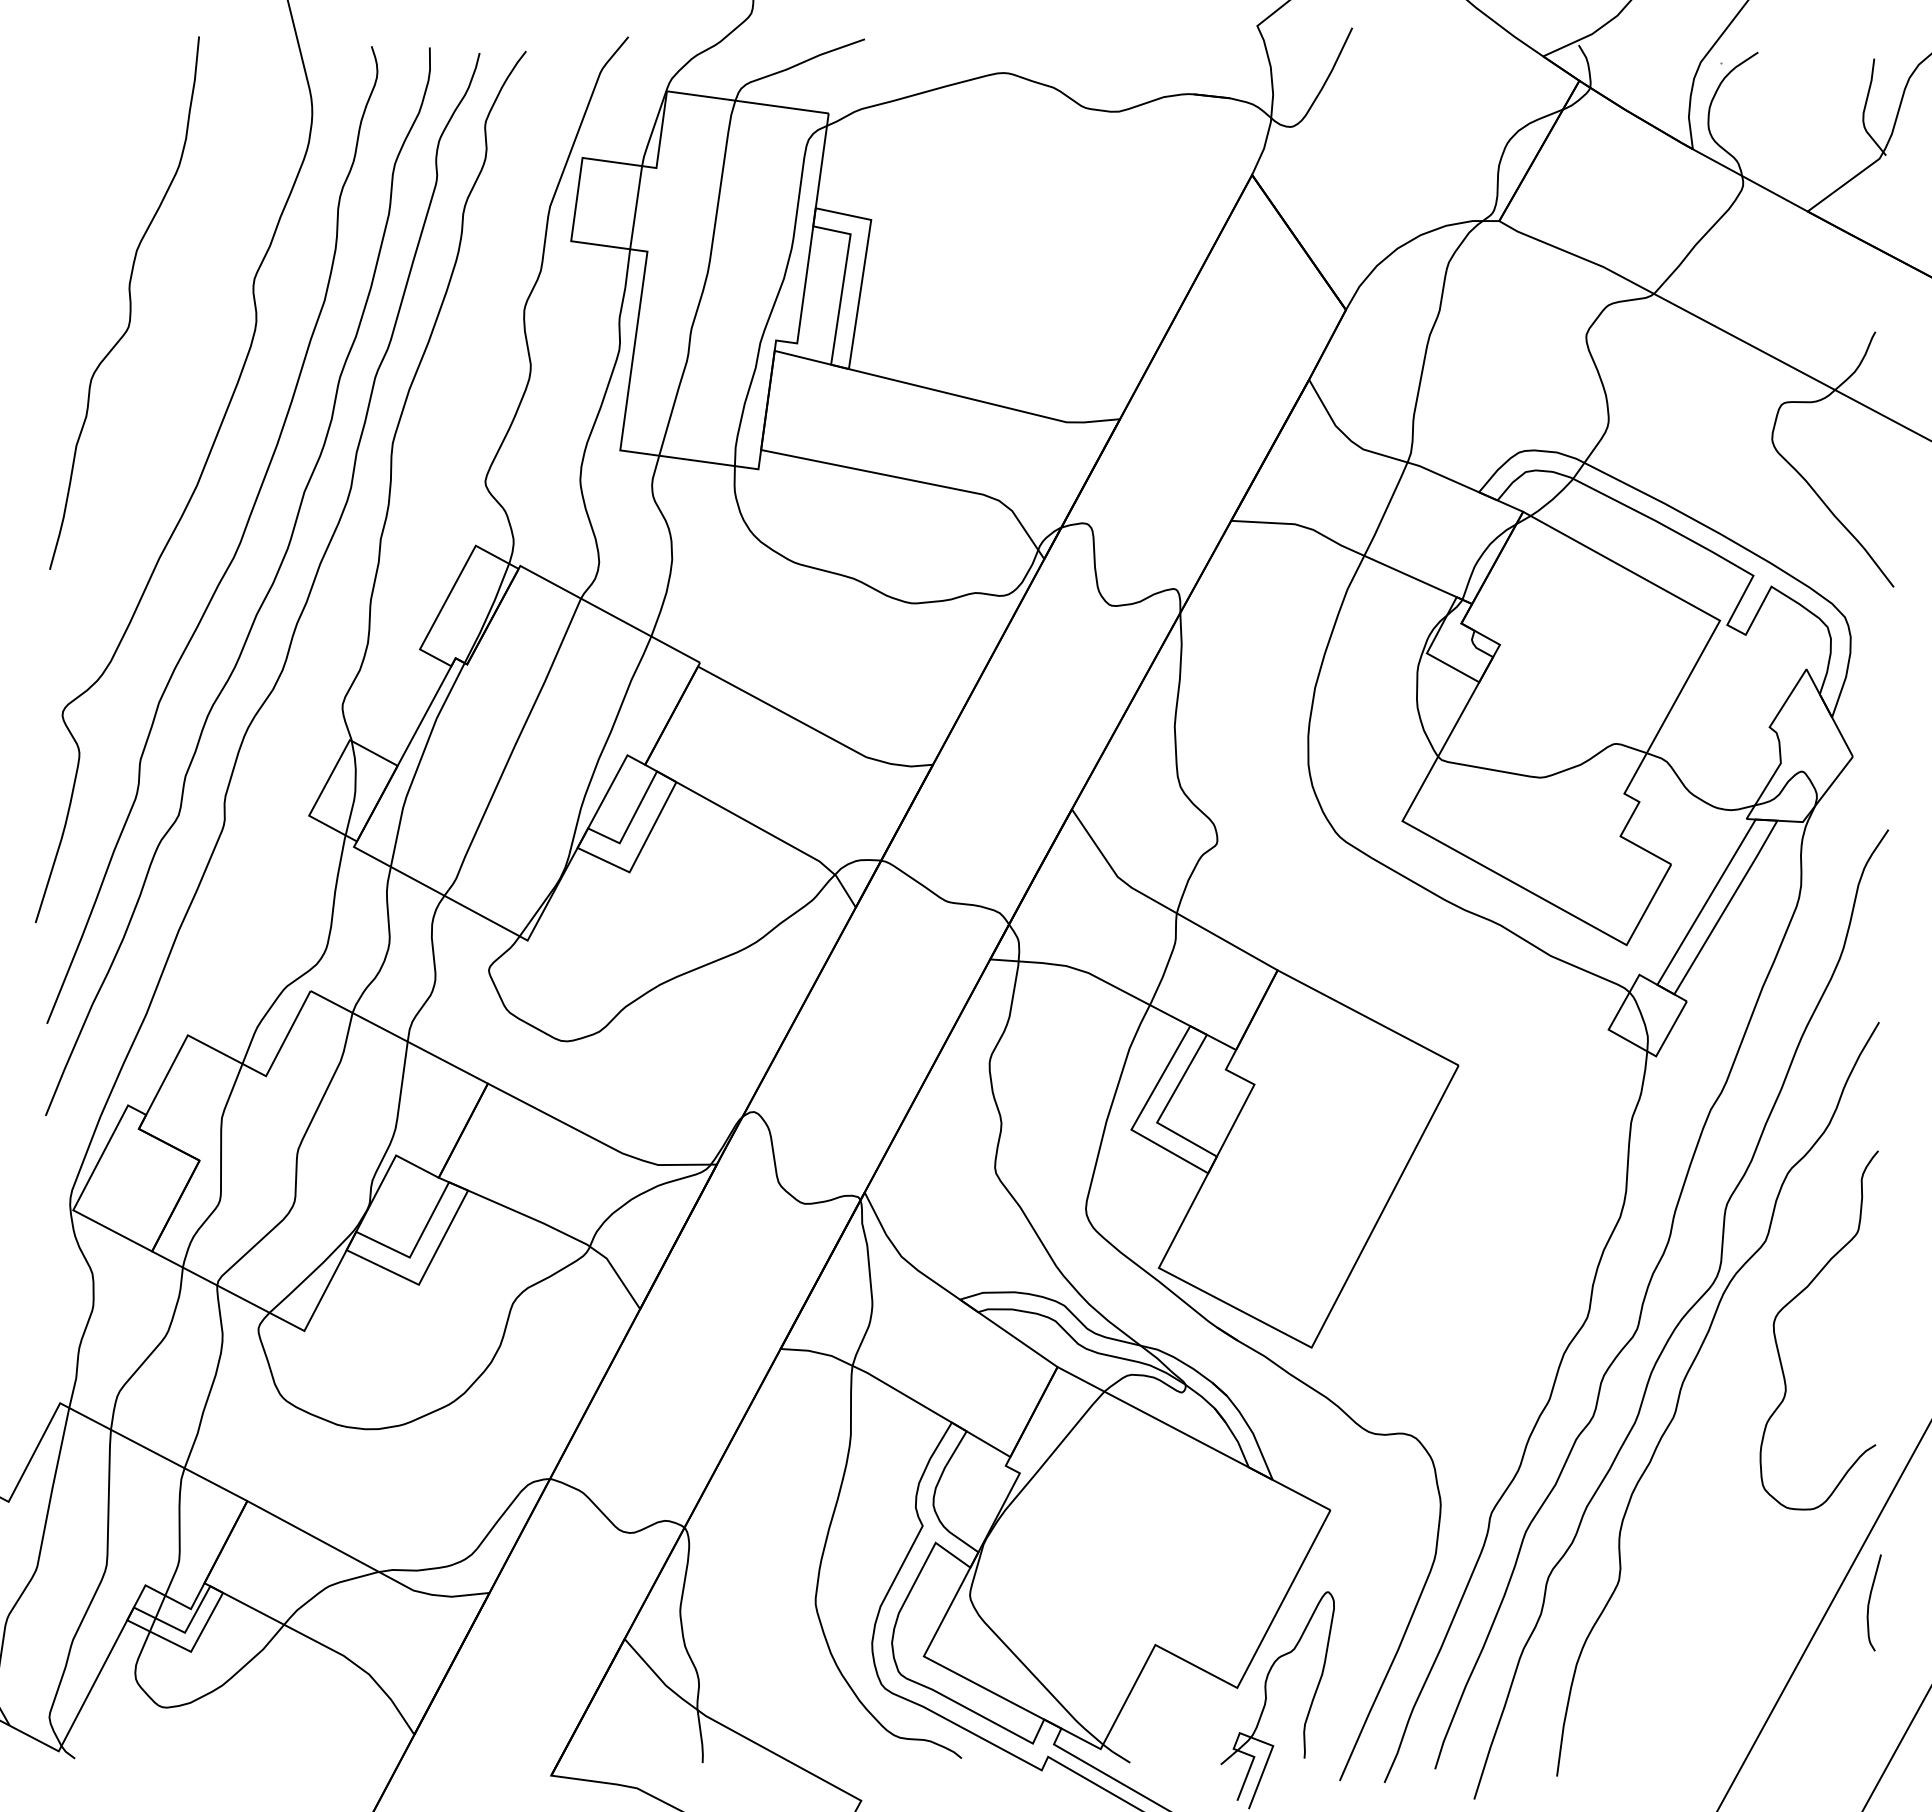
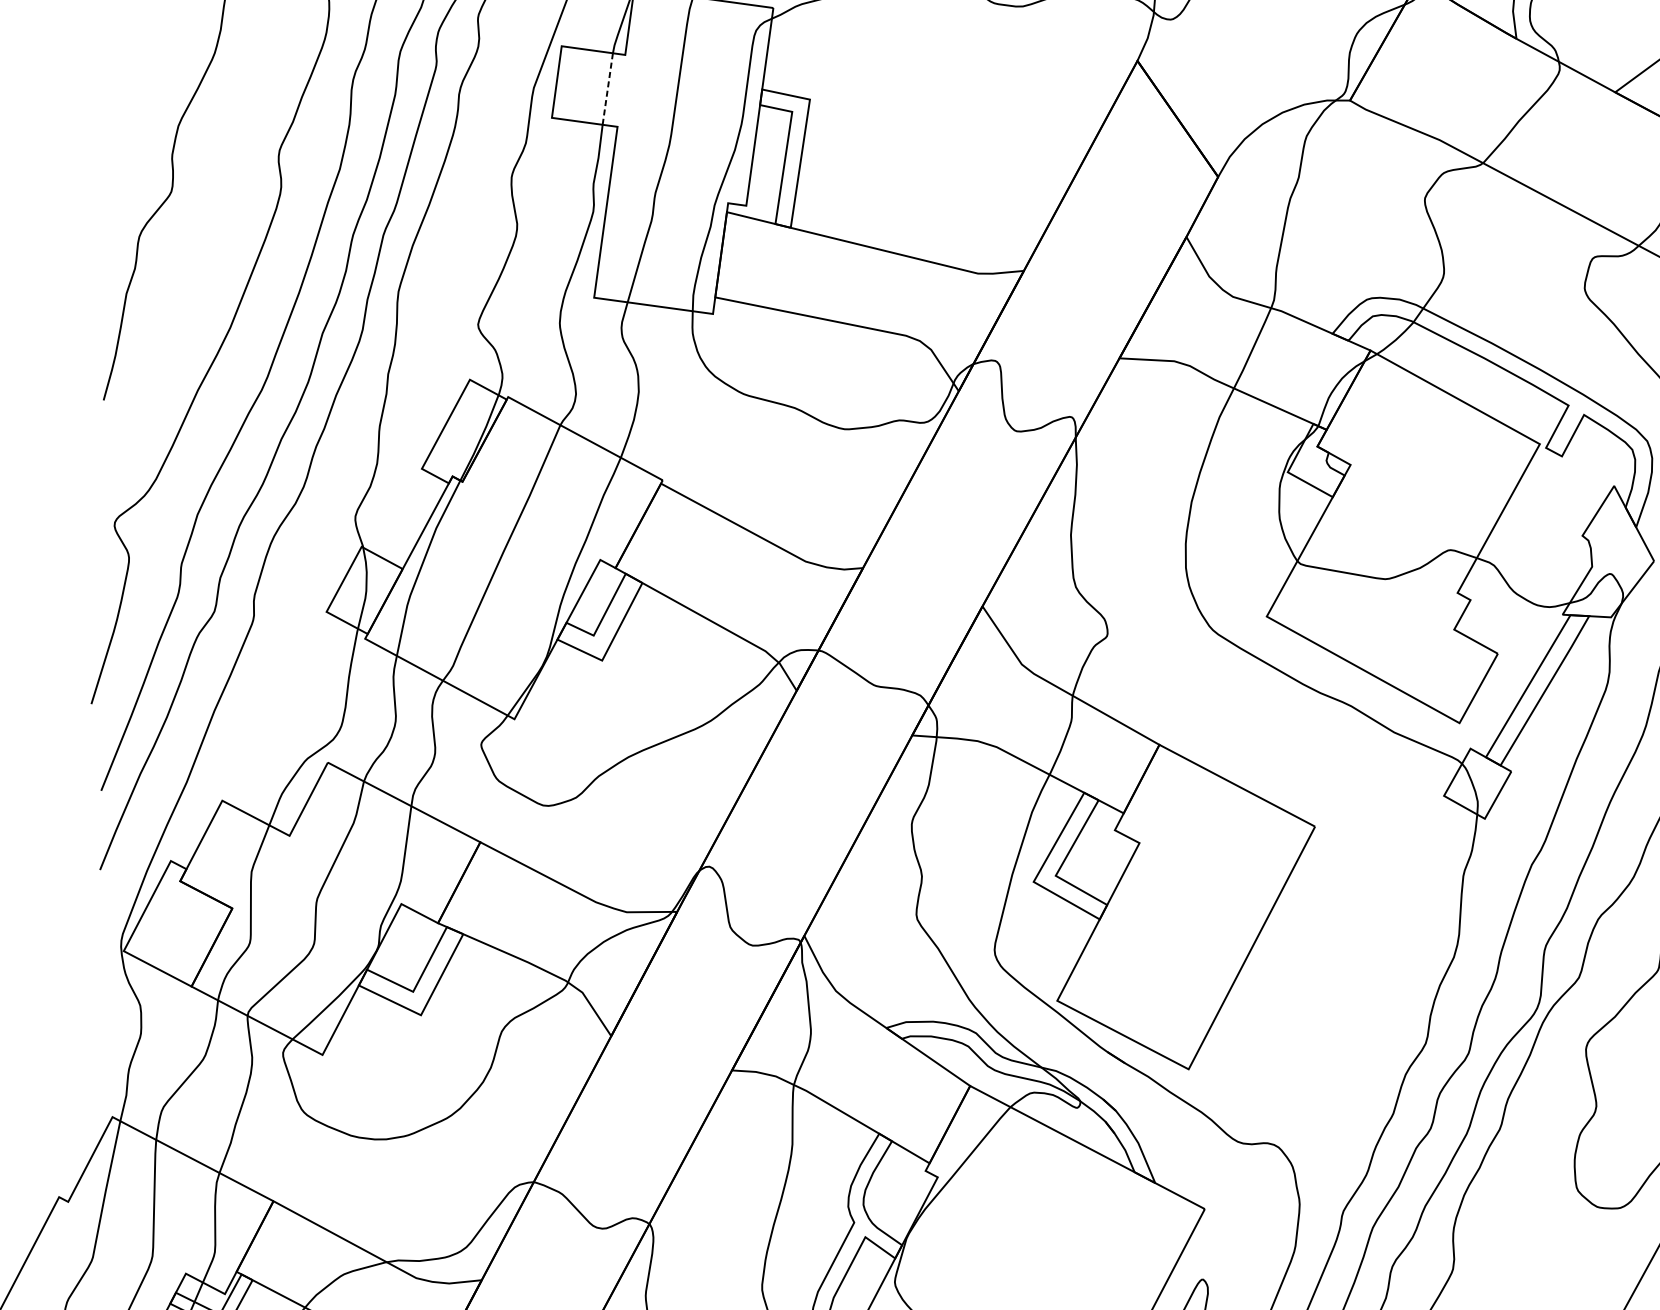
line: (636, 207) -> (608, 88), solid -> dashed

